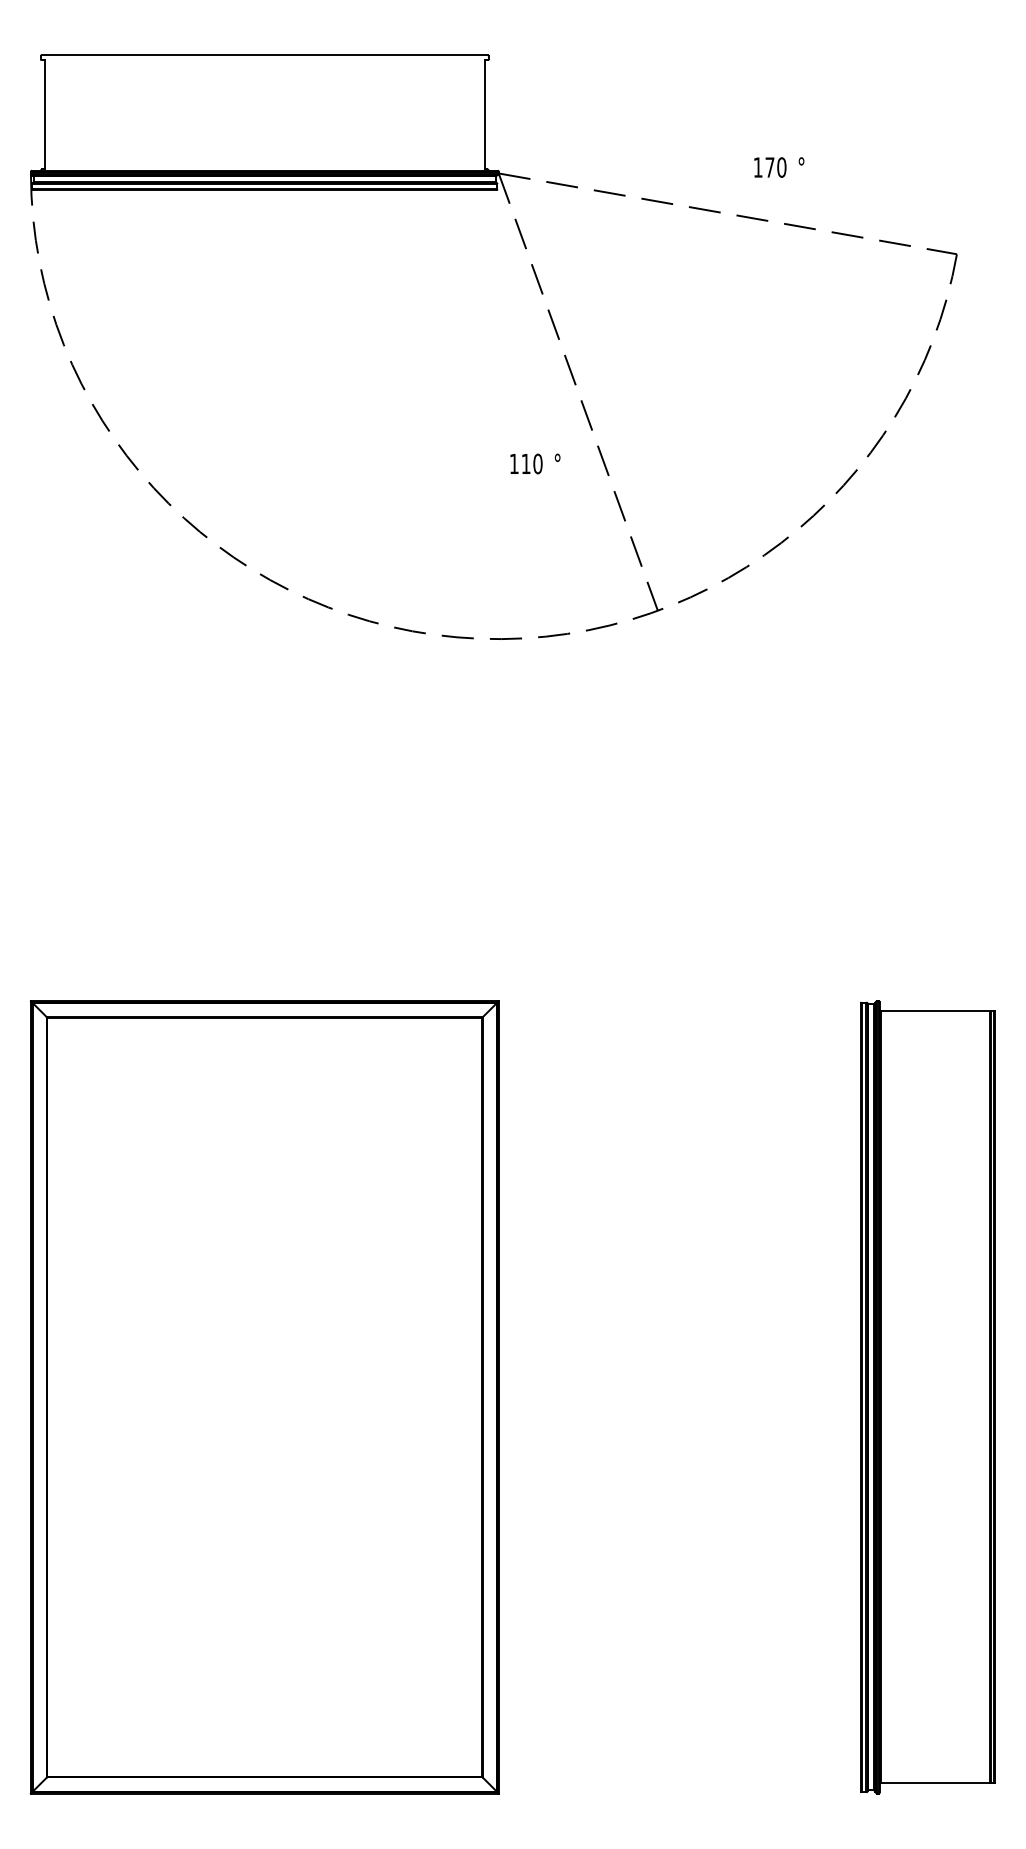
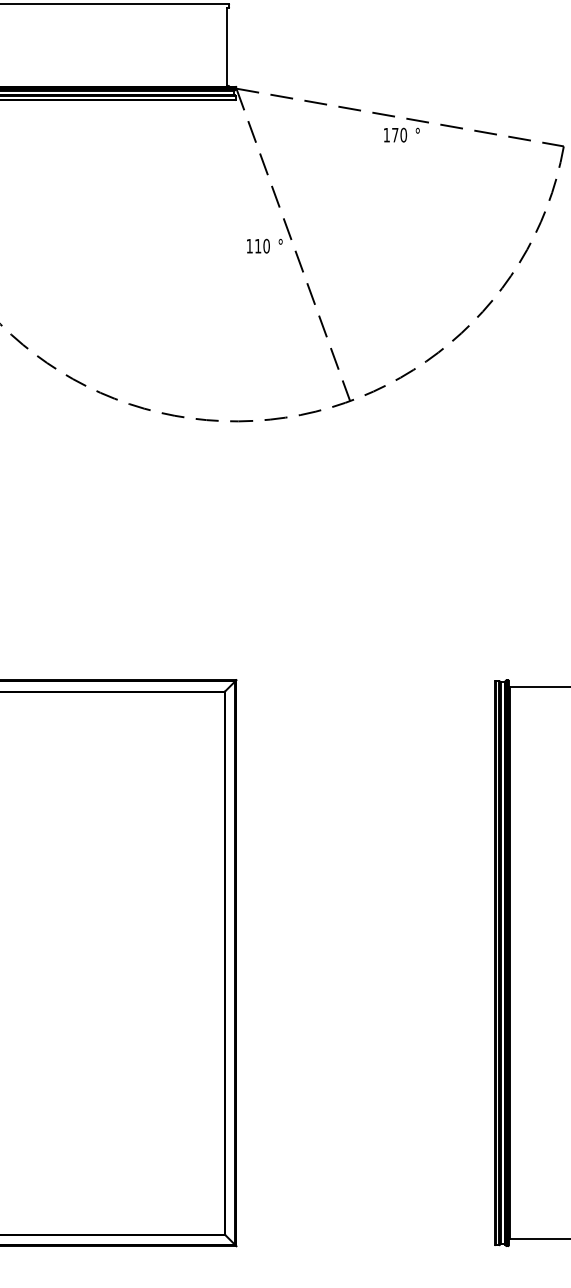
text: (779, 167) -> (402, 135), moved
text: (535, 463) -> (264, 245), moved

